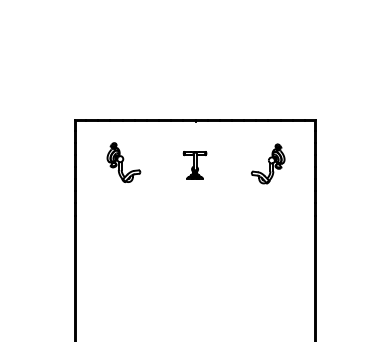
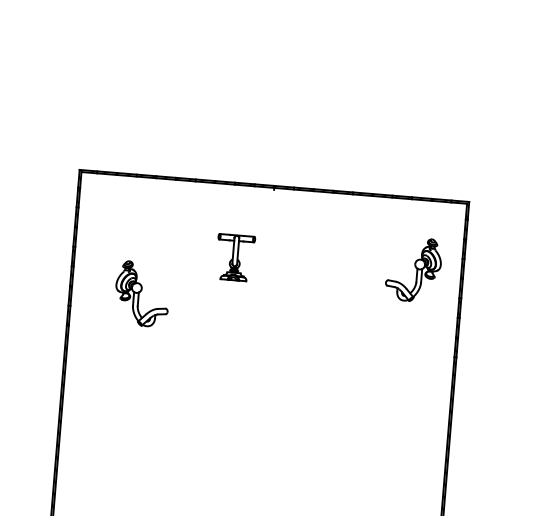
part: (123, 162) -> (141, 293), moved
part: (267, 163) -> (412, 268), moved
part: (194, 165) -> (234, 257), moved

